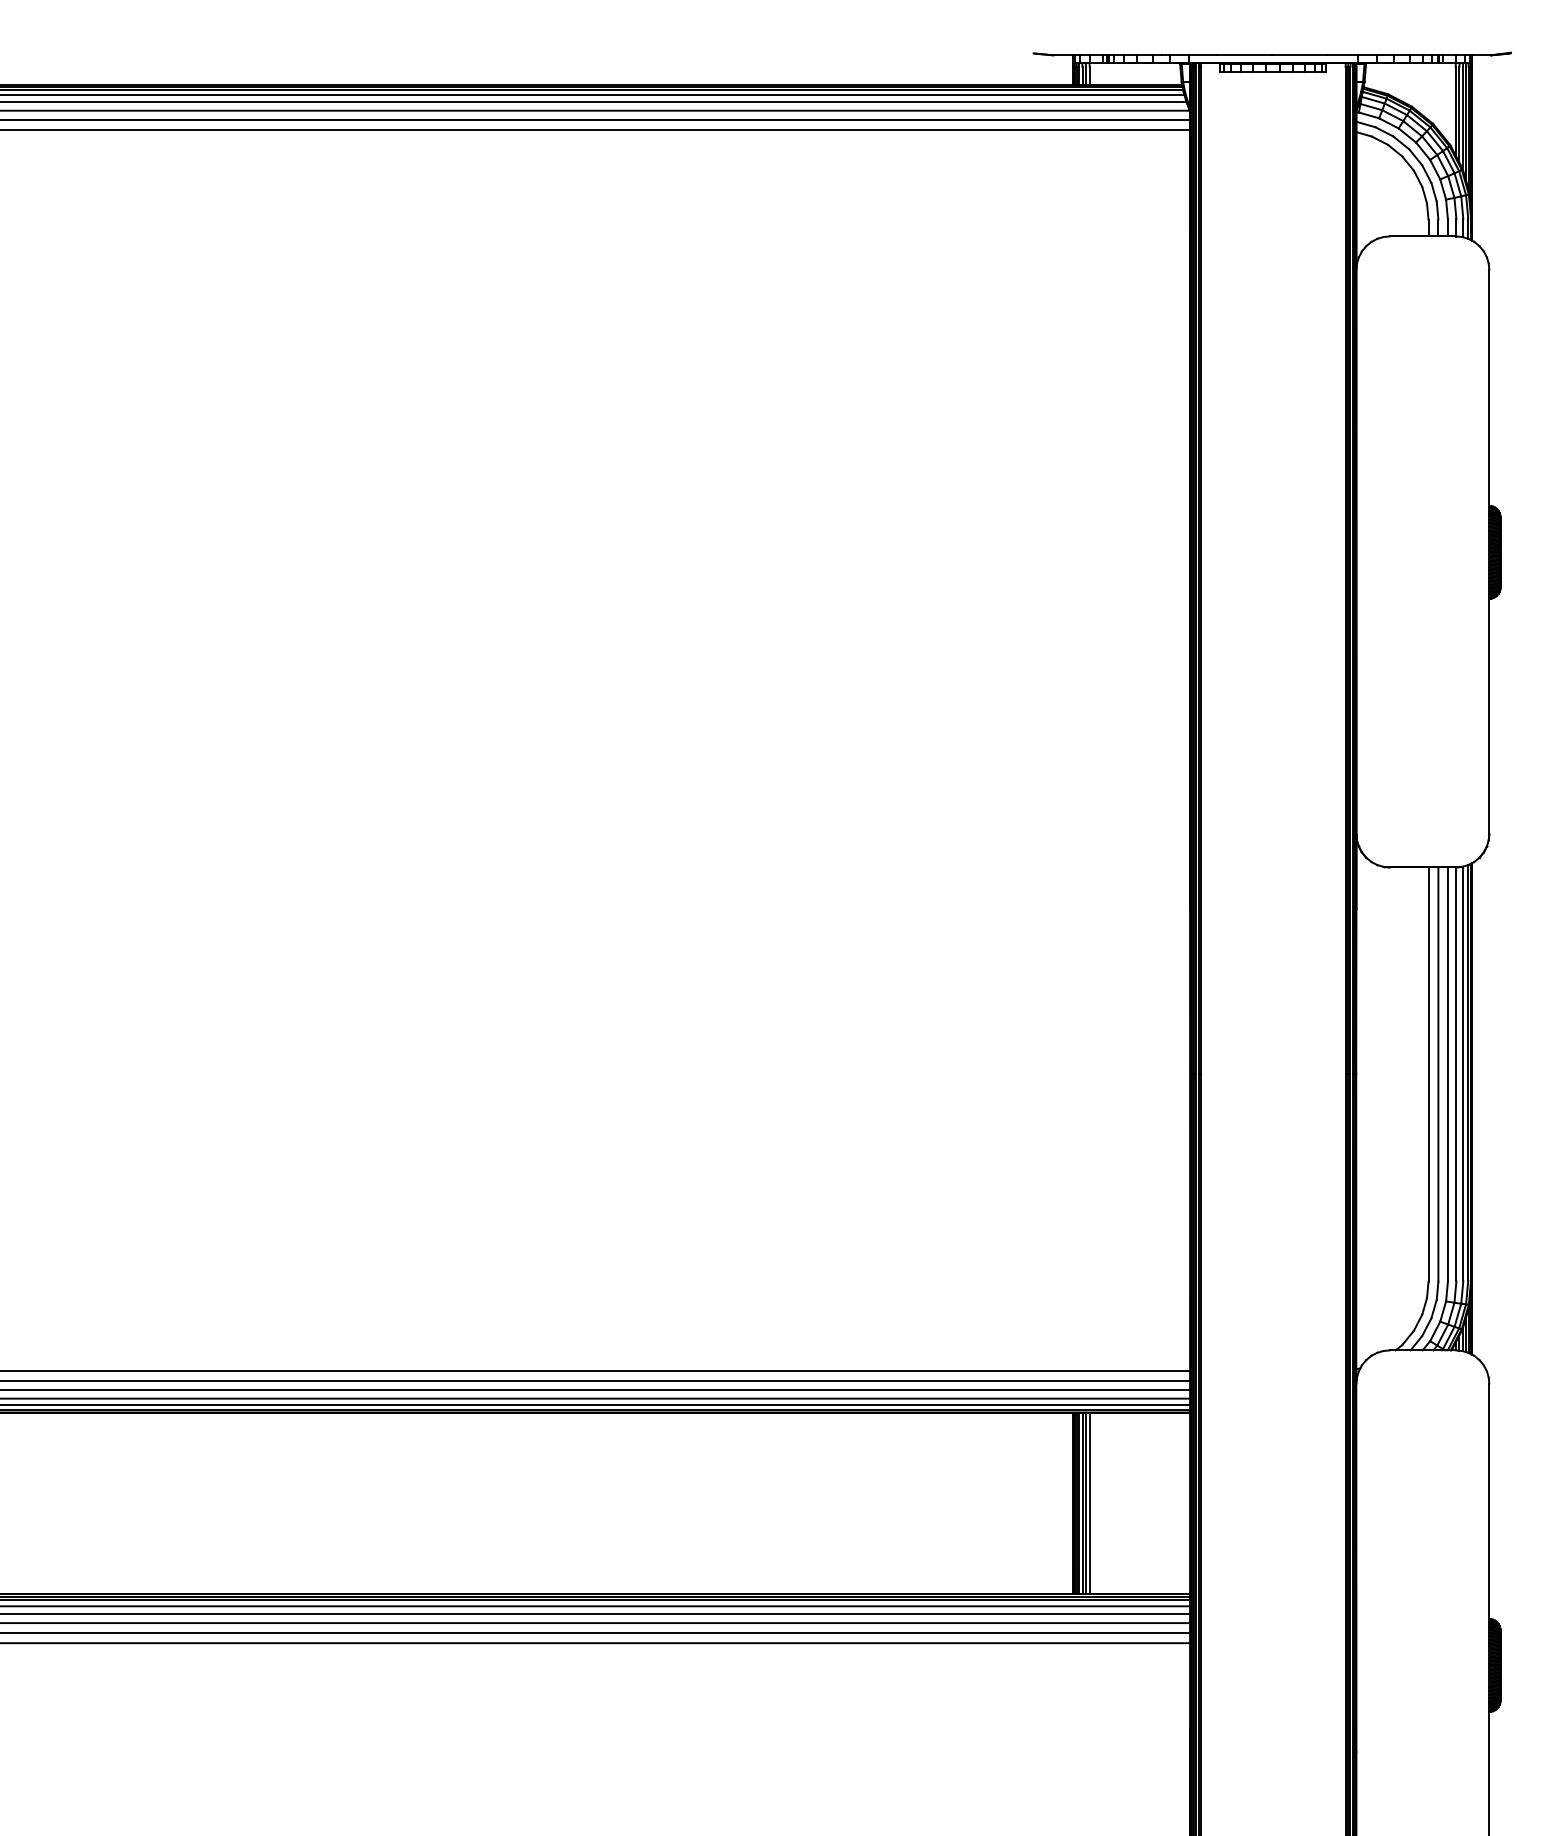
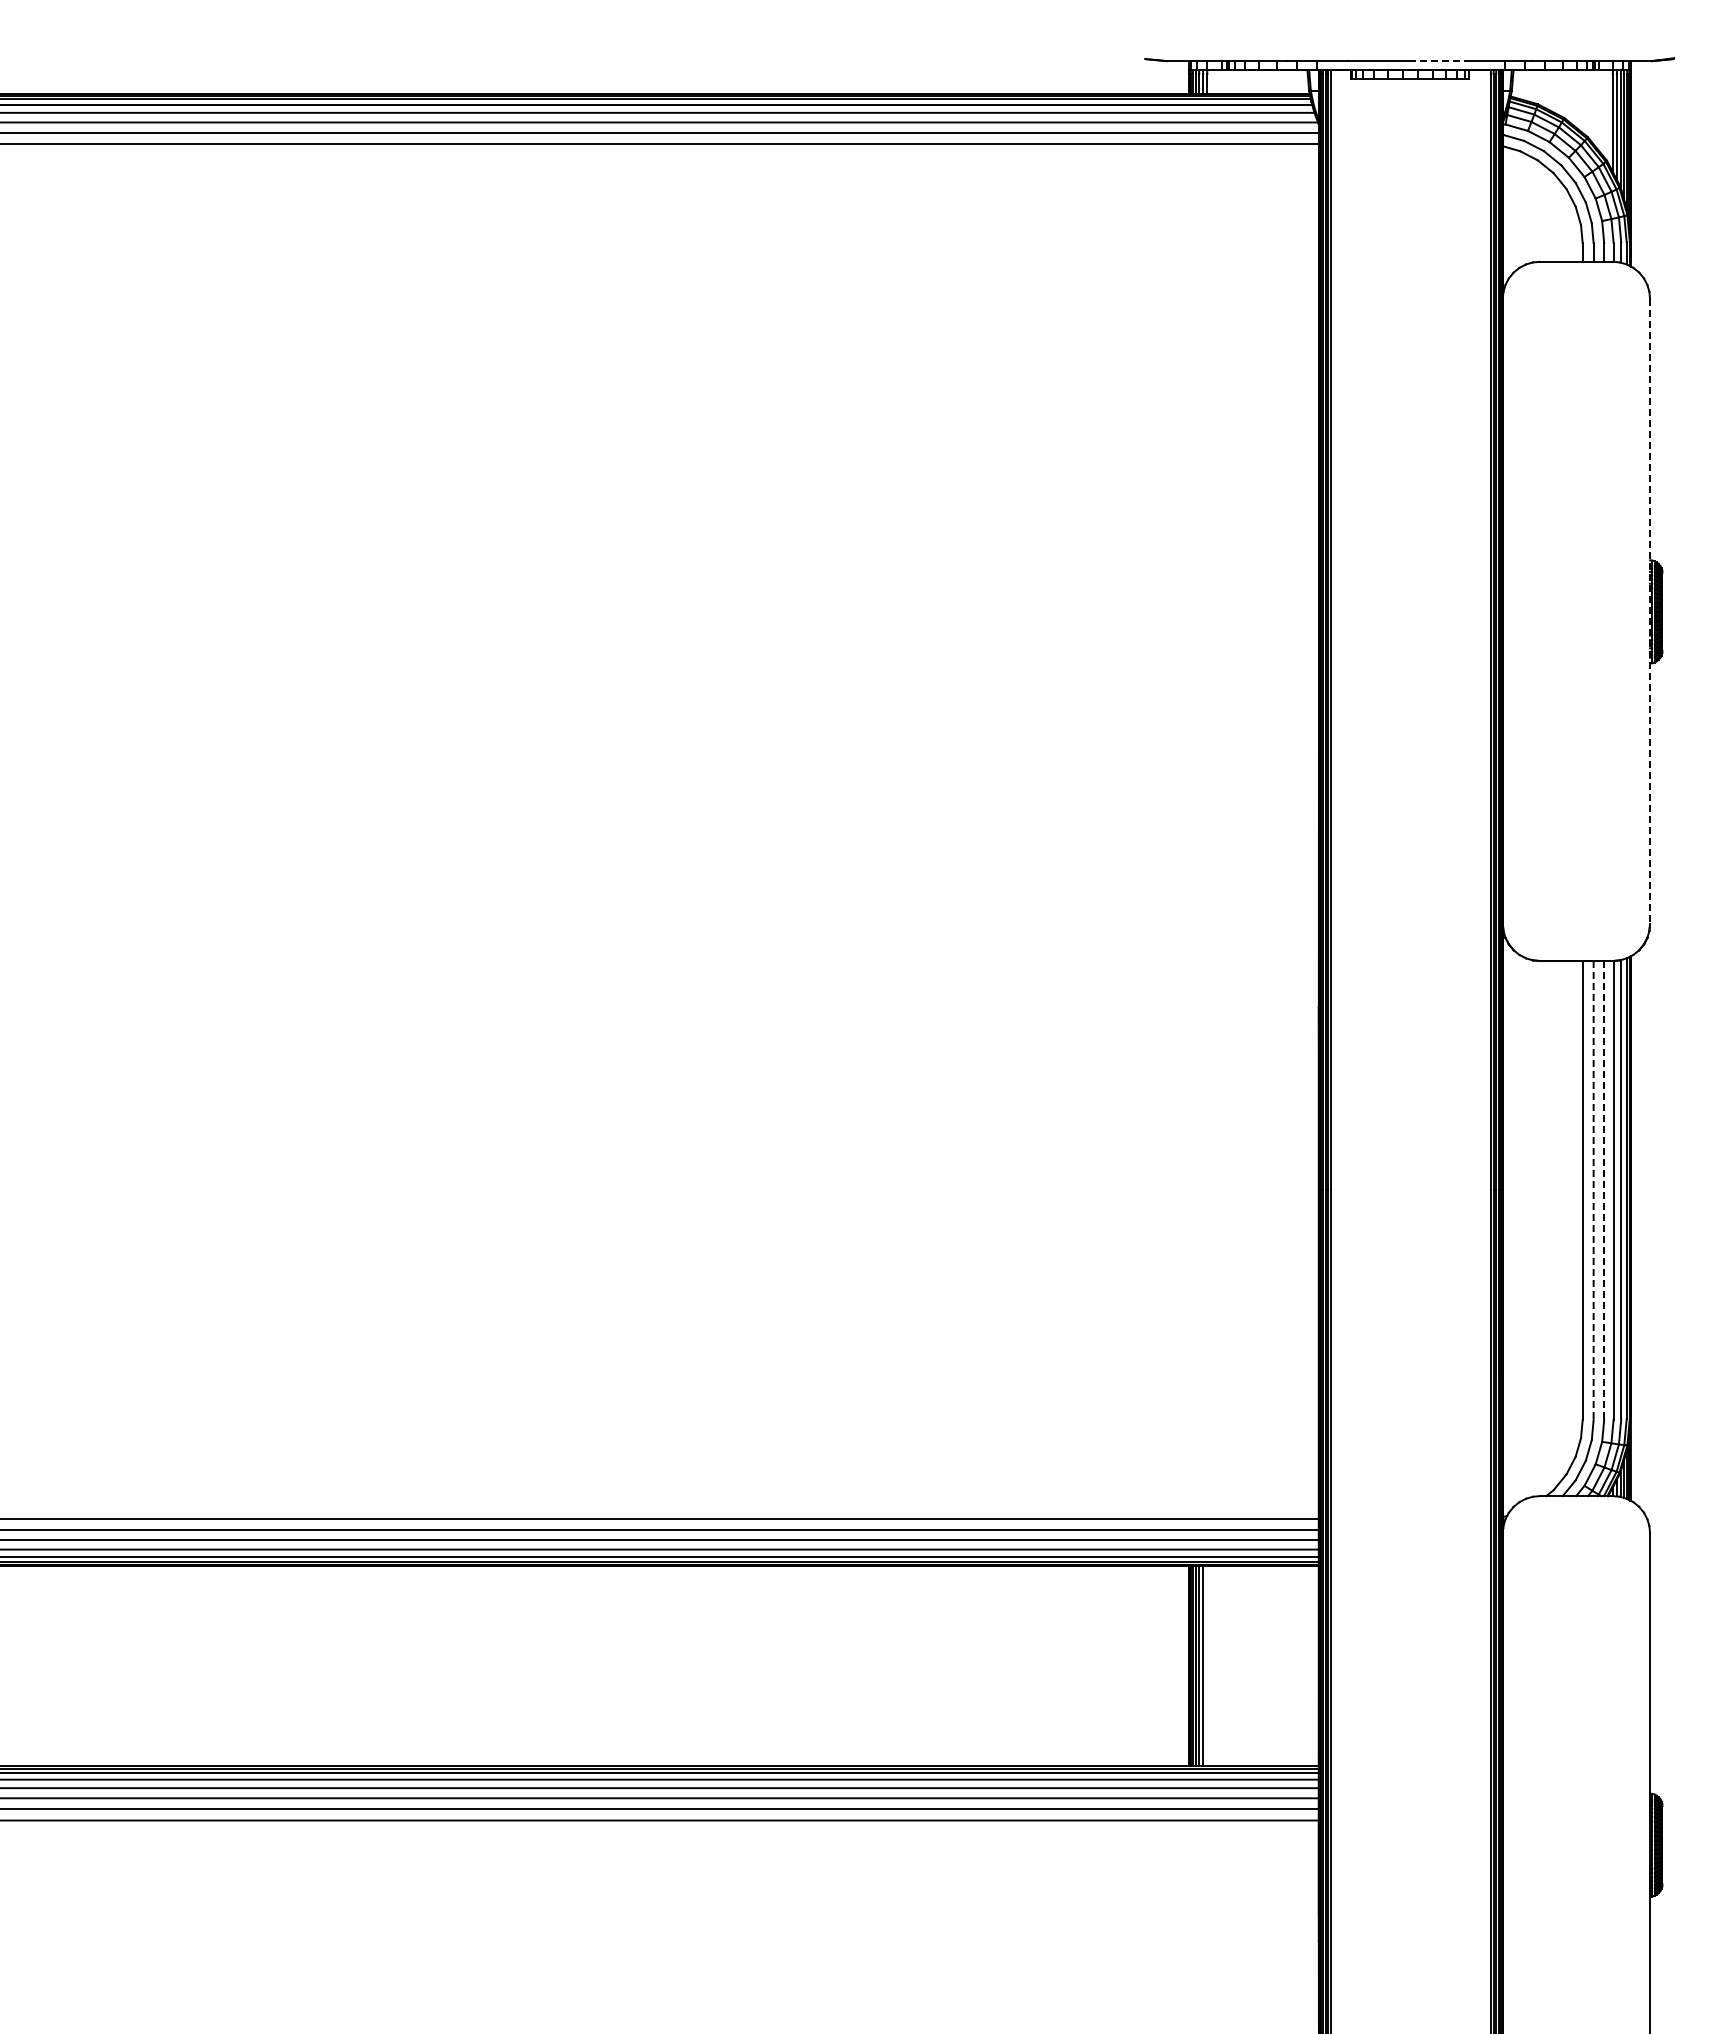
line: (1299, 55) -> (1439, 61), solid -> dashed
line: (1489, 552) -> (1650, 611), solid -> dashed
line: (1438, 1074) -> (1593, 1190), solid -> dashed
line: (1448, 1074) -> (1604, 1190), solid -> dashed
line: (1089, 1503) -> (1207, 1665), removed

